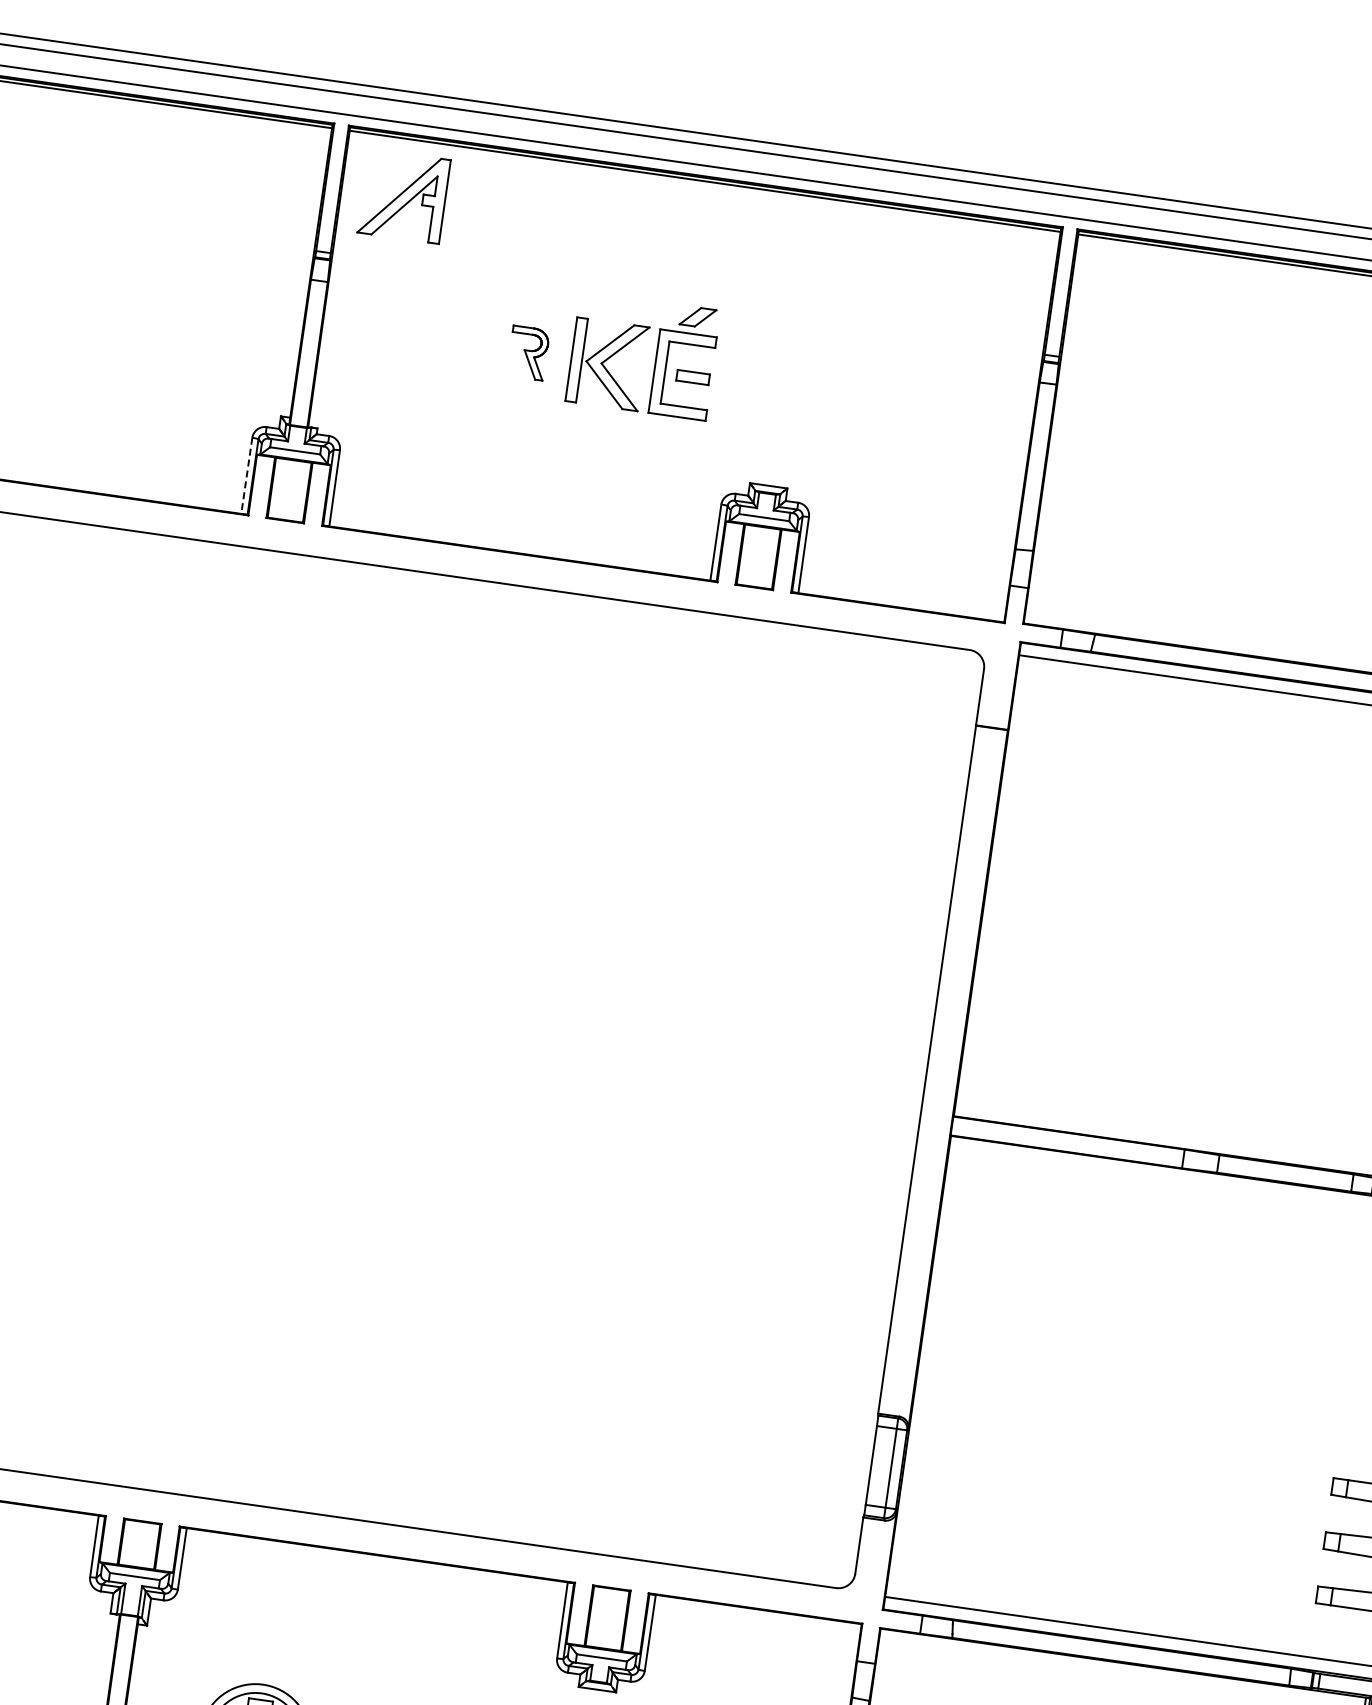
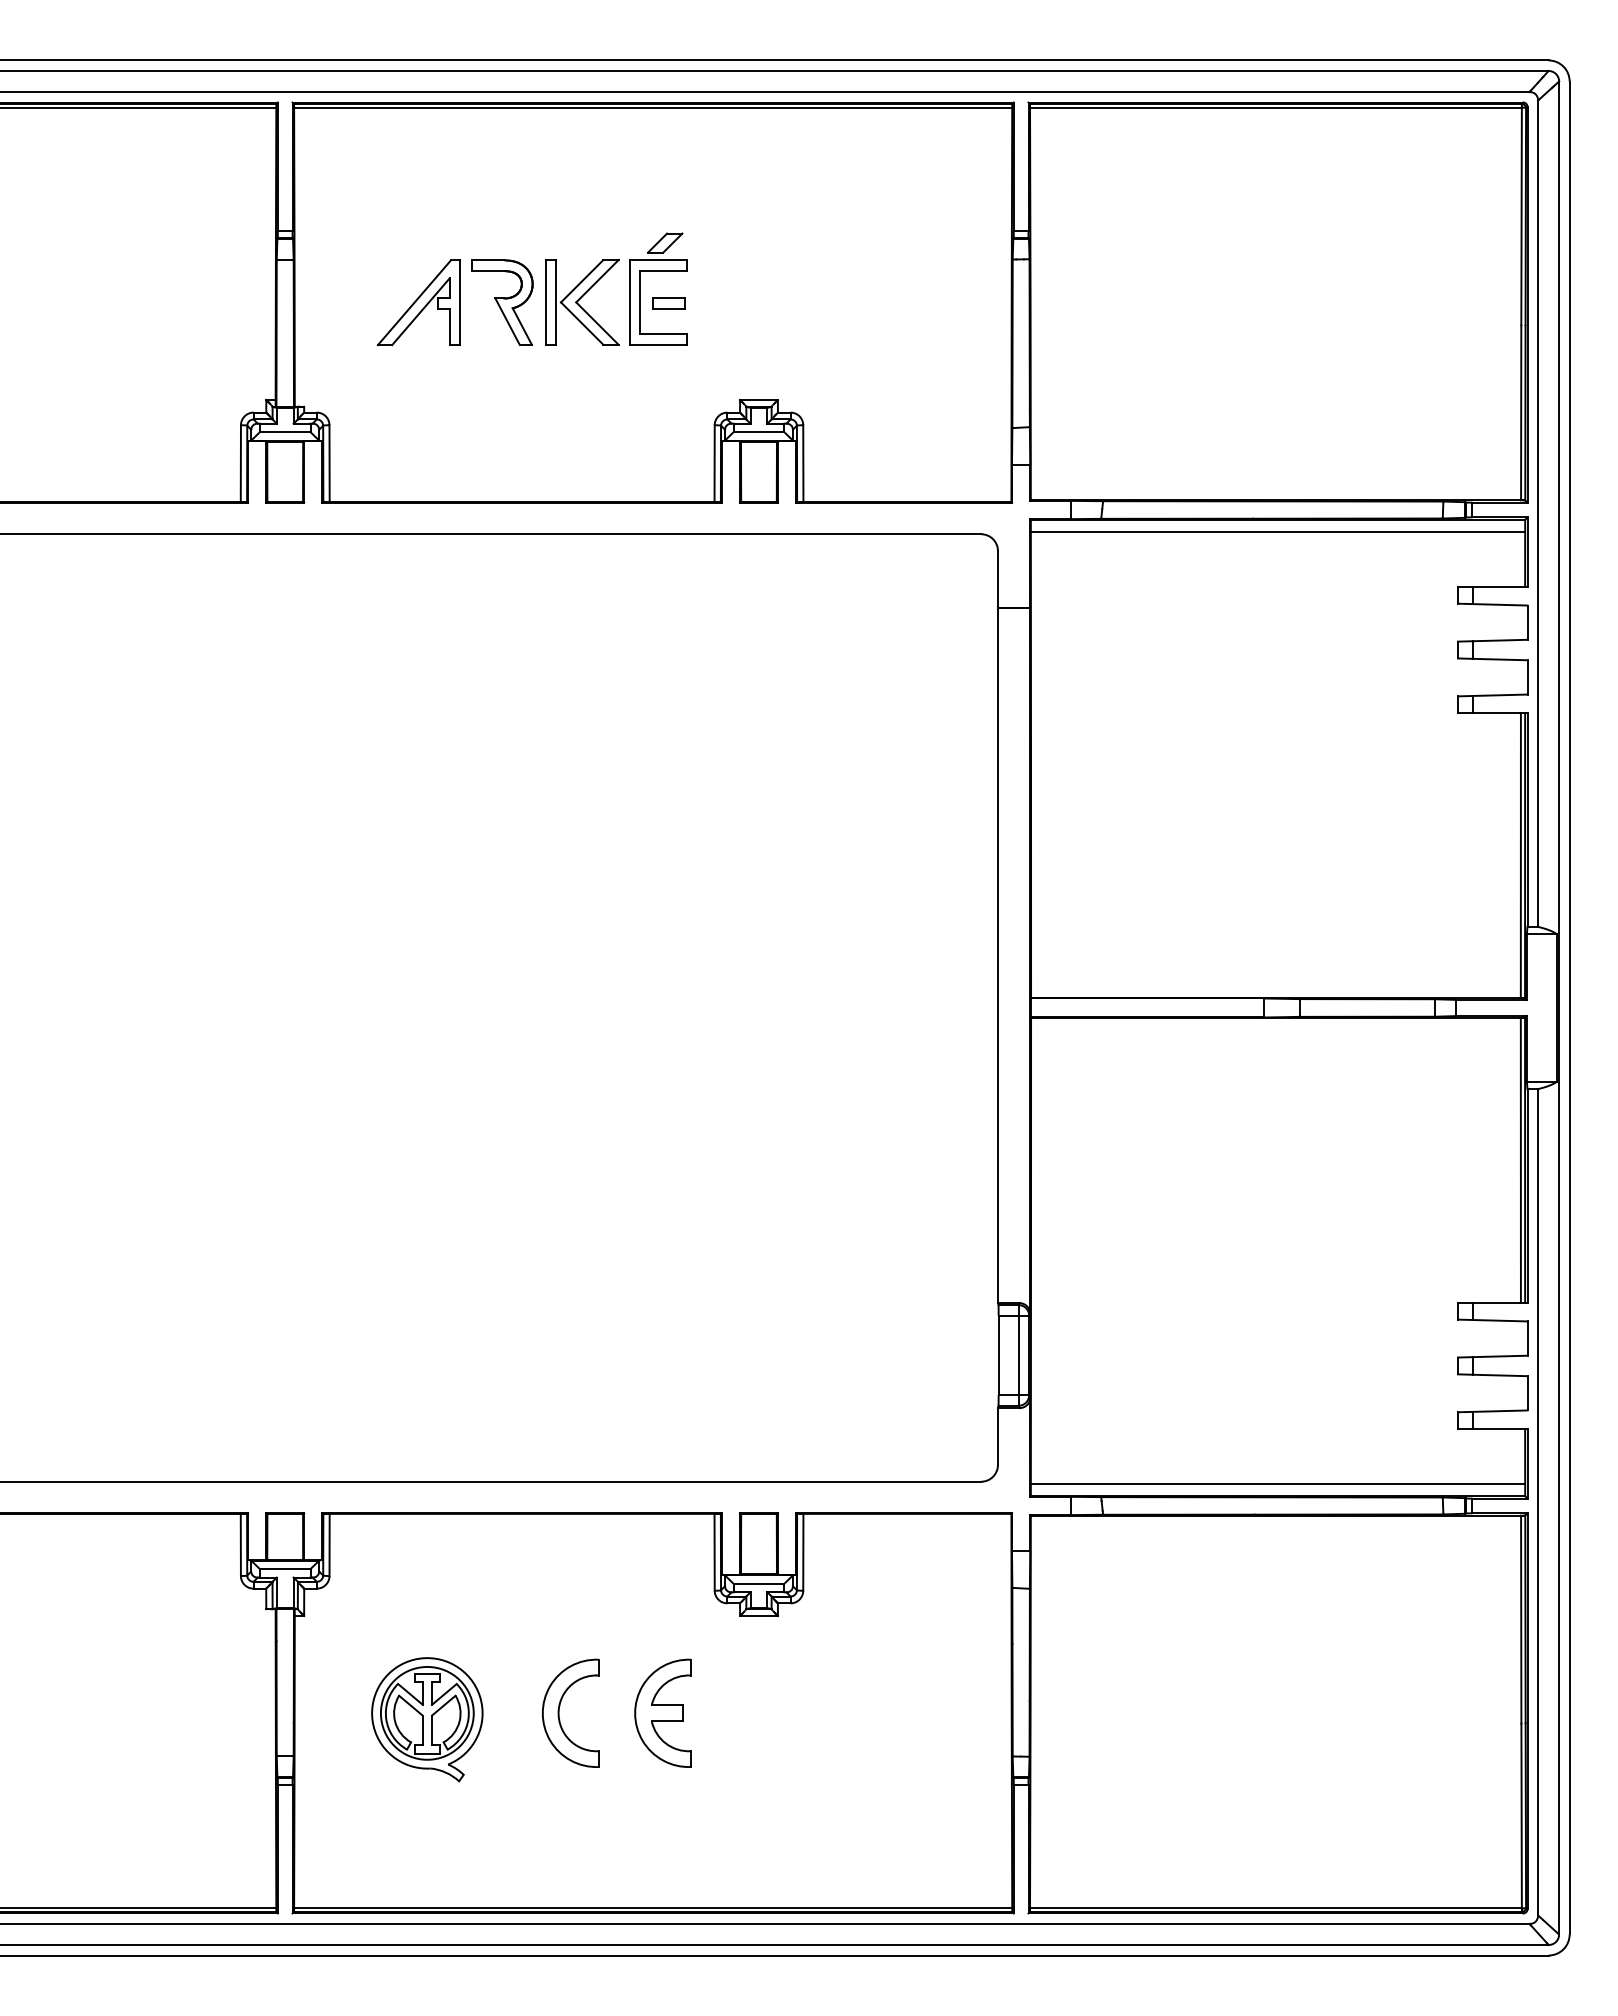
part: (403, 195) -> (418, 302), moved
part: (528, 353) -> (502, 302), size x1.67
line: (246, 476) -> (240, 464), dashed -> solid

